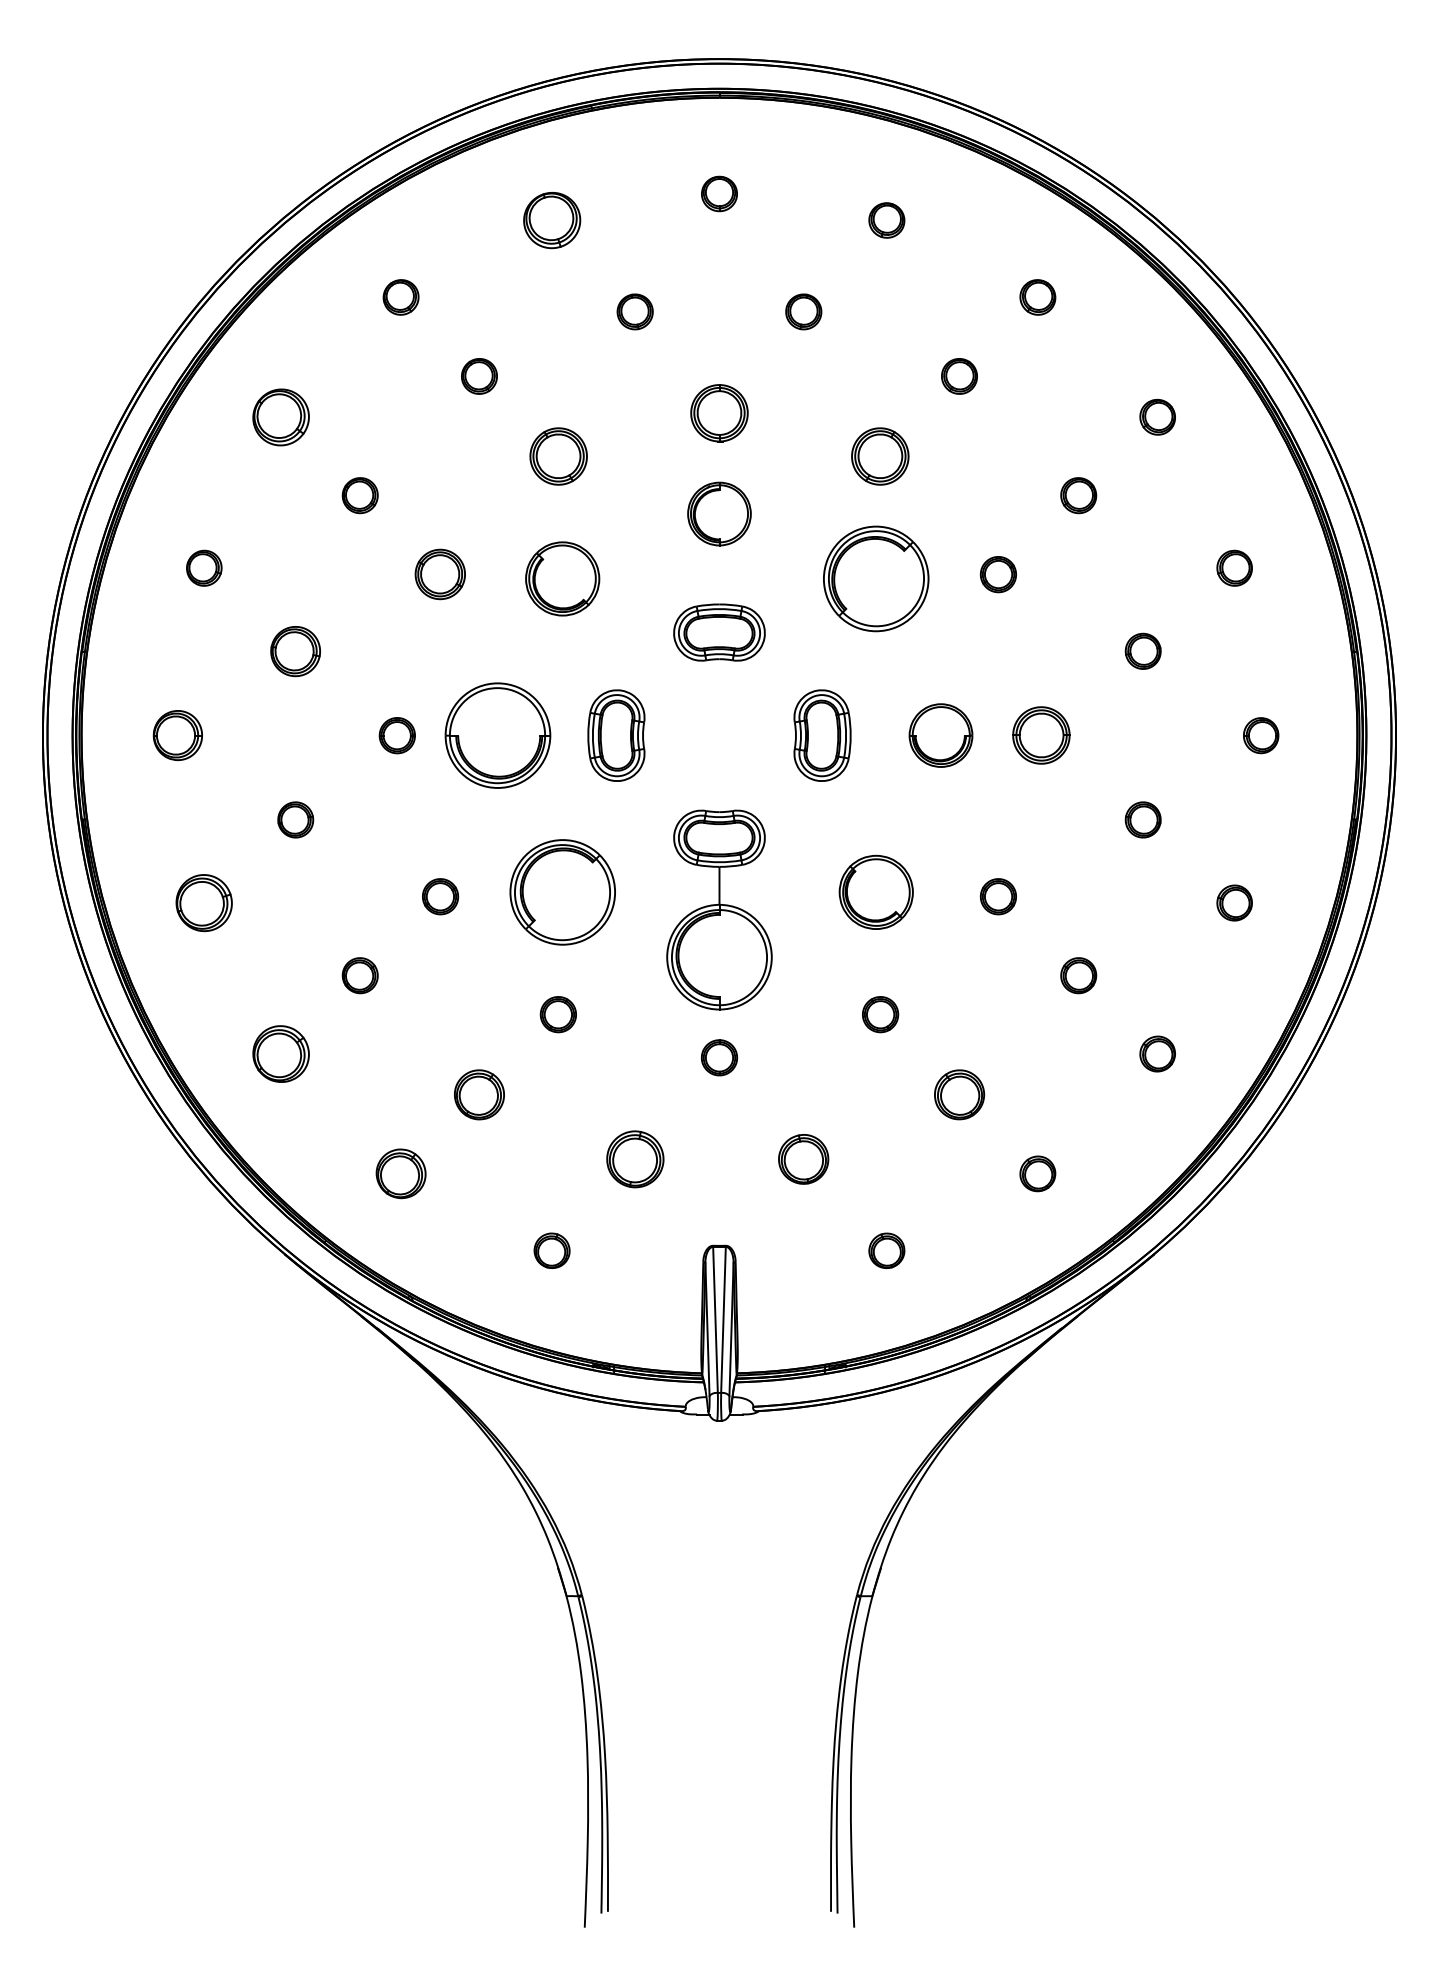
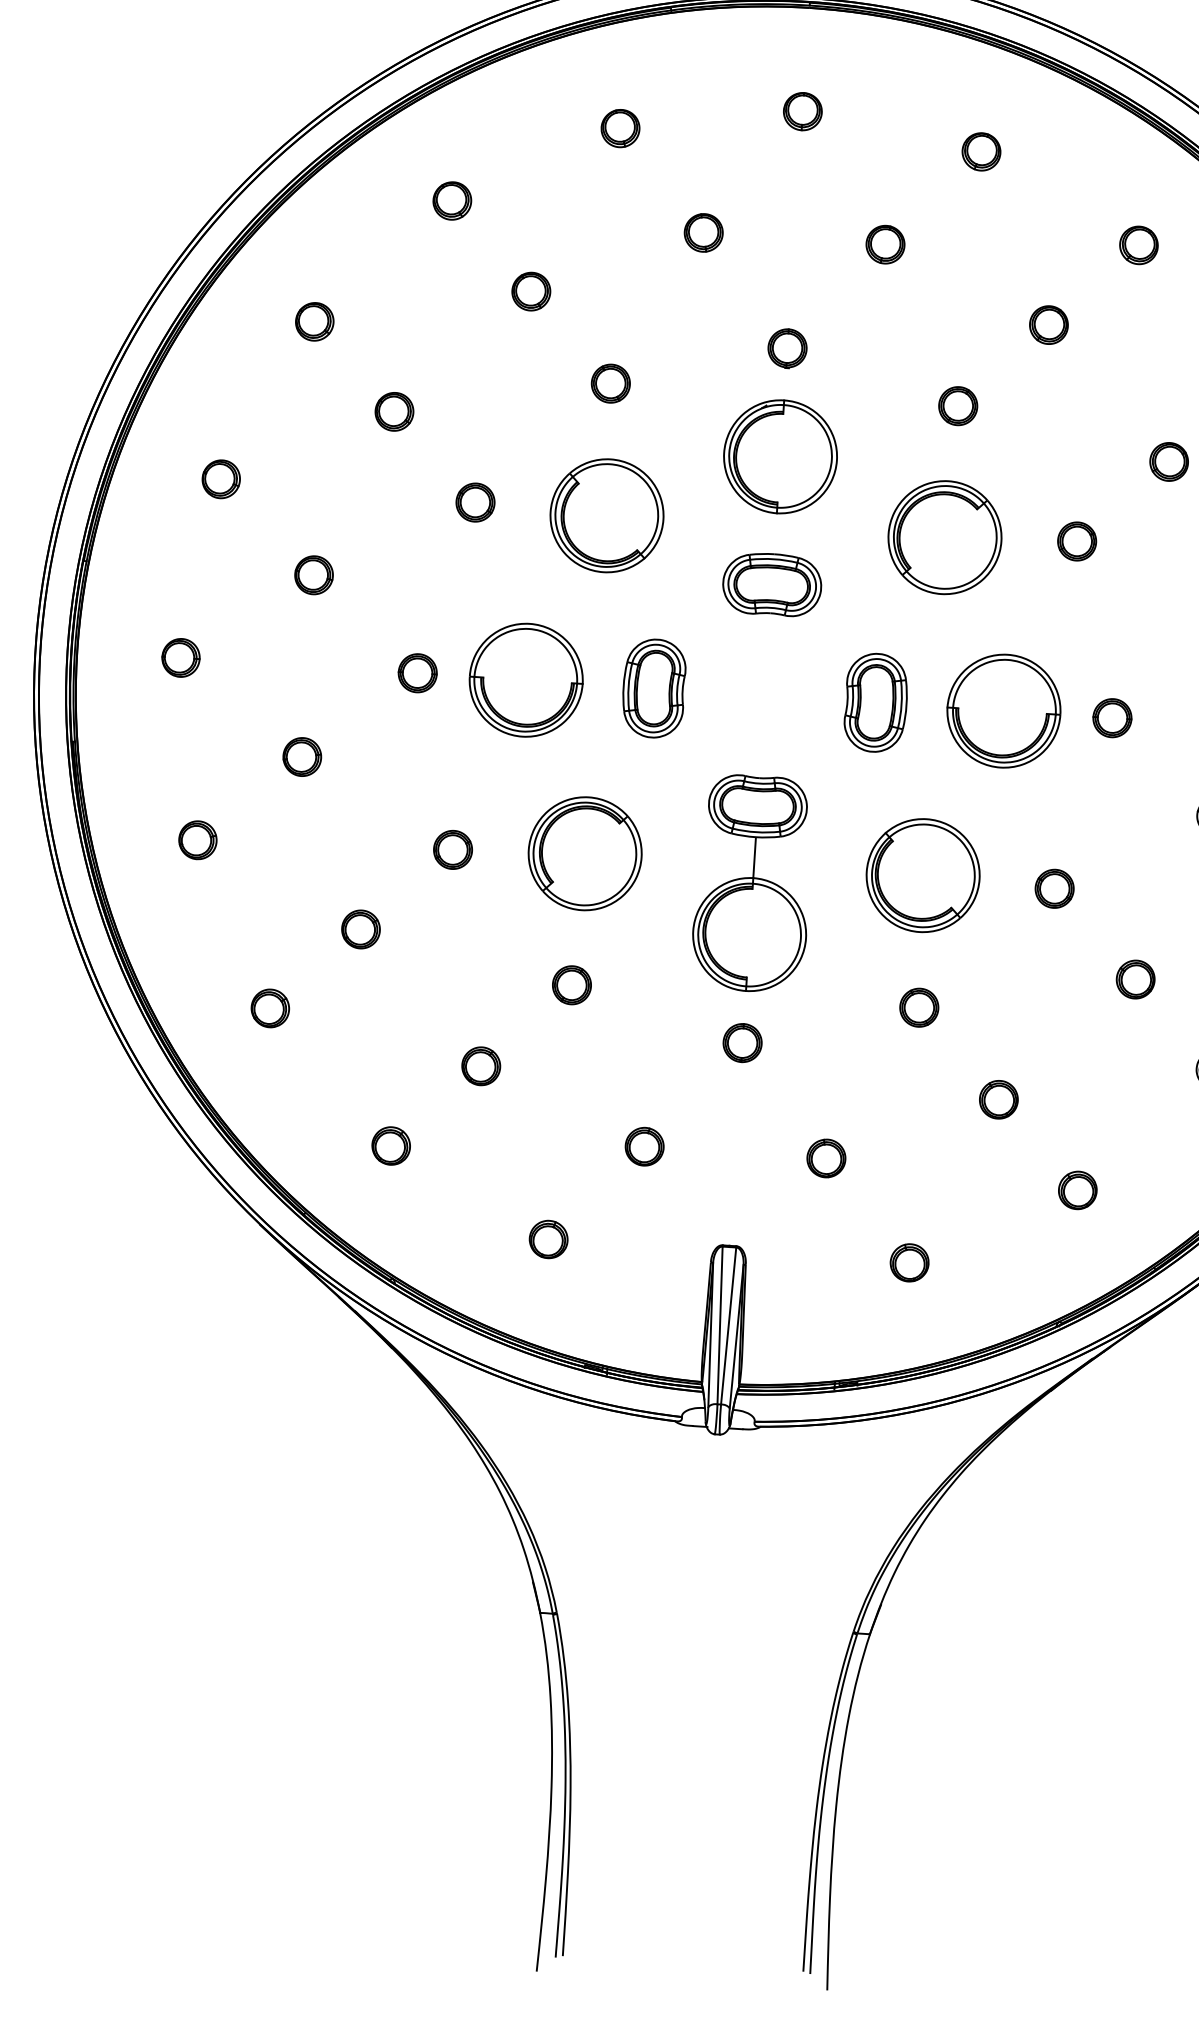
part: (551, 220) -> (619, 128), size x0.62
part: (719, 413) -> (787, 348), size x0.62
part: (281, 416) -> (315, 321), size x0.62
part: (557, 456) -> (609, 383), size x0.62
part: (880, 456) -> (958, 405), size x0.62
part: (719, 513) -> (780, 456), size x1.67
part: (440, 574) -> (475, 502), size x0.71
part: (562, 578) -> (606, 515), size x1.43
part: (295, 650) -> (313, 574), size x0.71
part: (177, 735) -> (180, 657), size x0.71
part: (940, 735) -> (1003, 710), size x1.67
part: (1041, 735) -> (1112, 717), size x0.62
part: (876, 892) -> (923, 875), size x1.43
part: (204, 902) -> (198, 839), size x0.62
part: (281, 1053) -> (270, 1007), size x0.62
part: (479, 1094) -> (481, 1065), size x0.71
part: (959, 1094) -> (998, 1099), size x0.71
part: (634, 1159) -> (643, 1146), size x0.62
part: (803, 1159) -> (826, 1158), size x0.71
part: (400, 1173) -> (390, 1145), size x0.71

